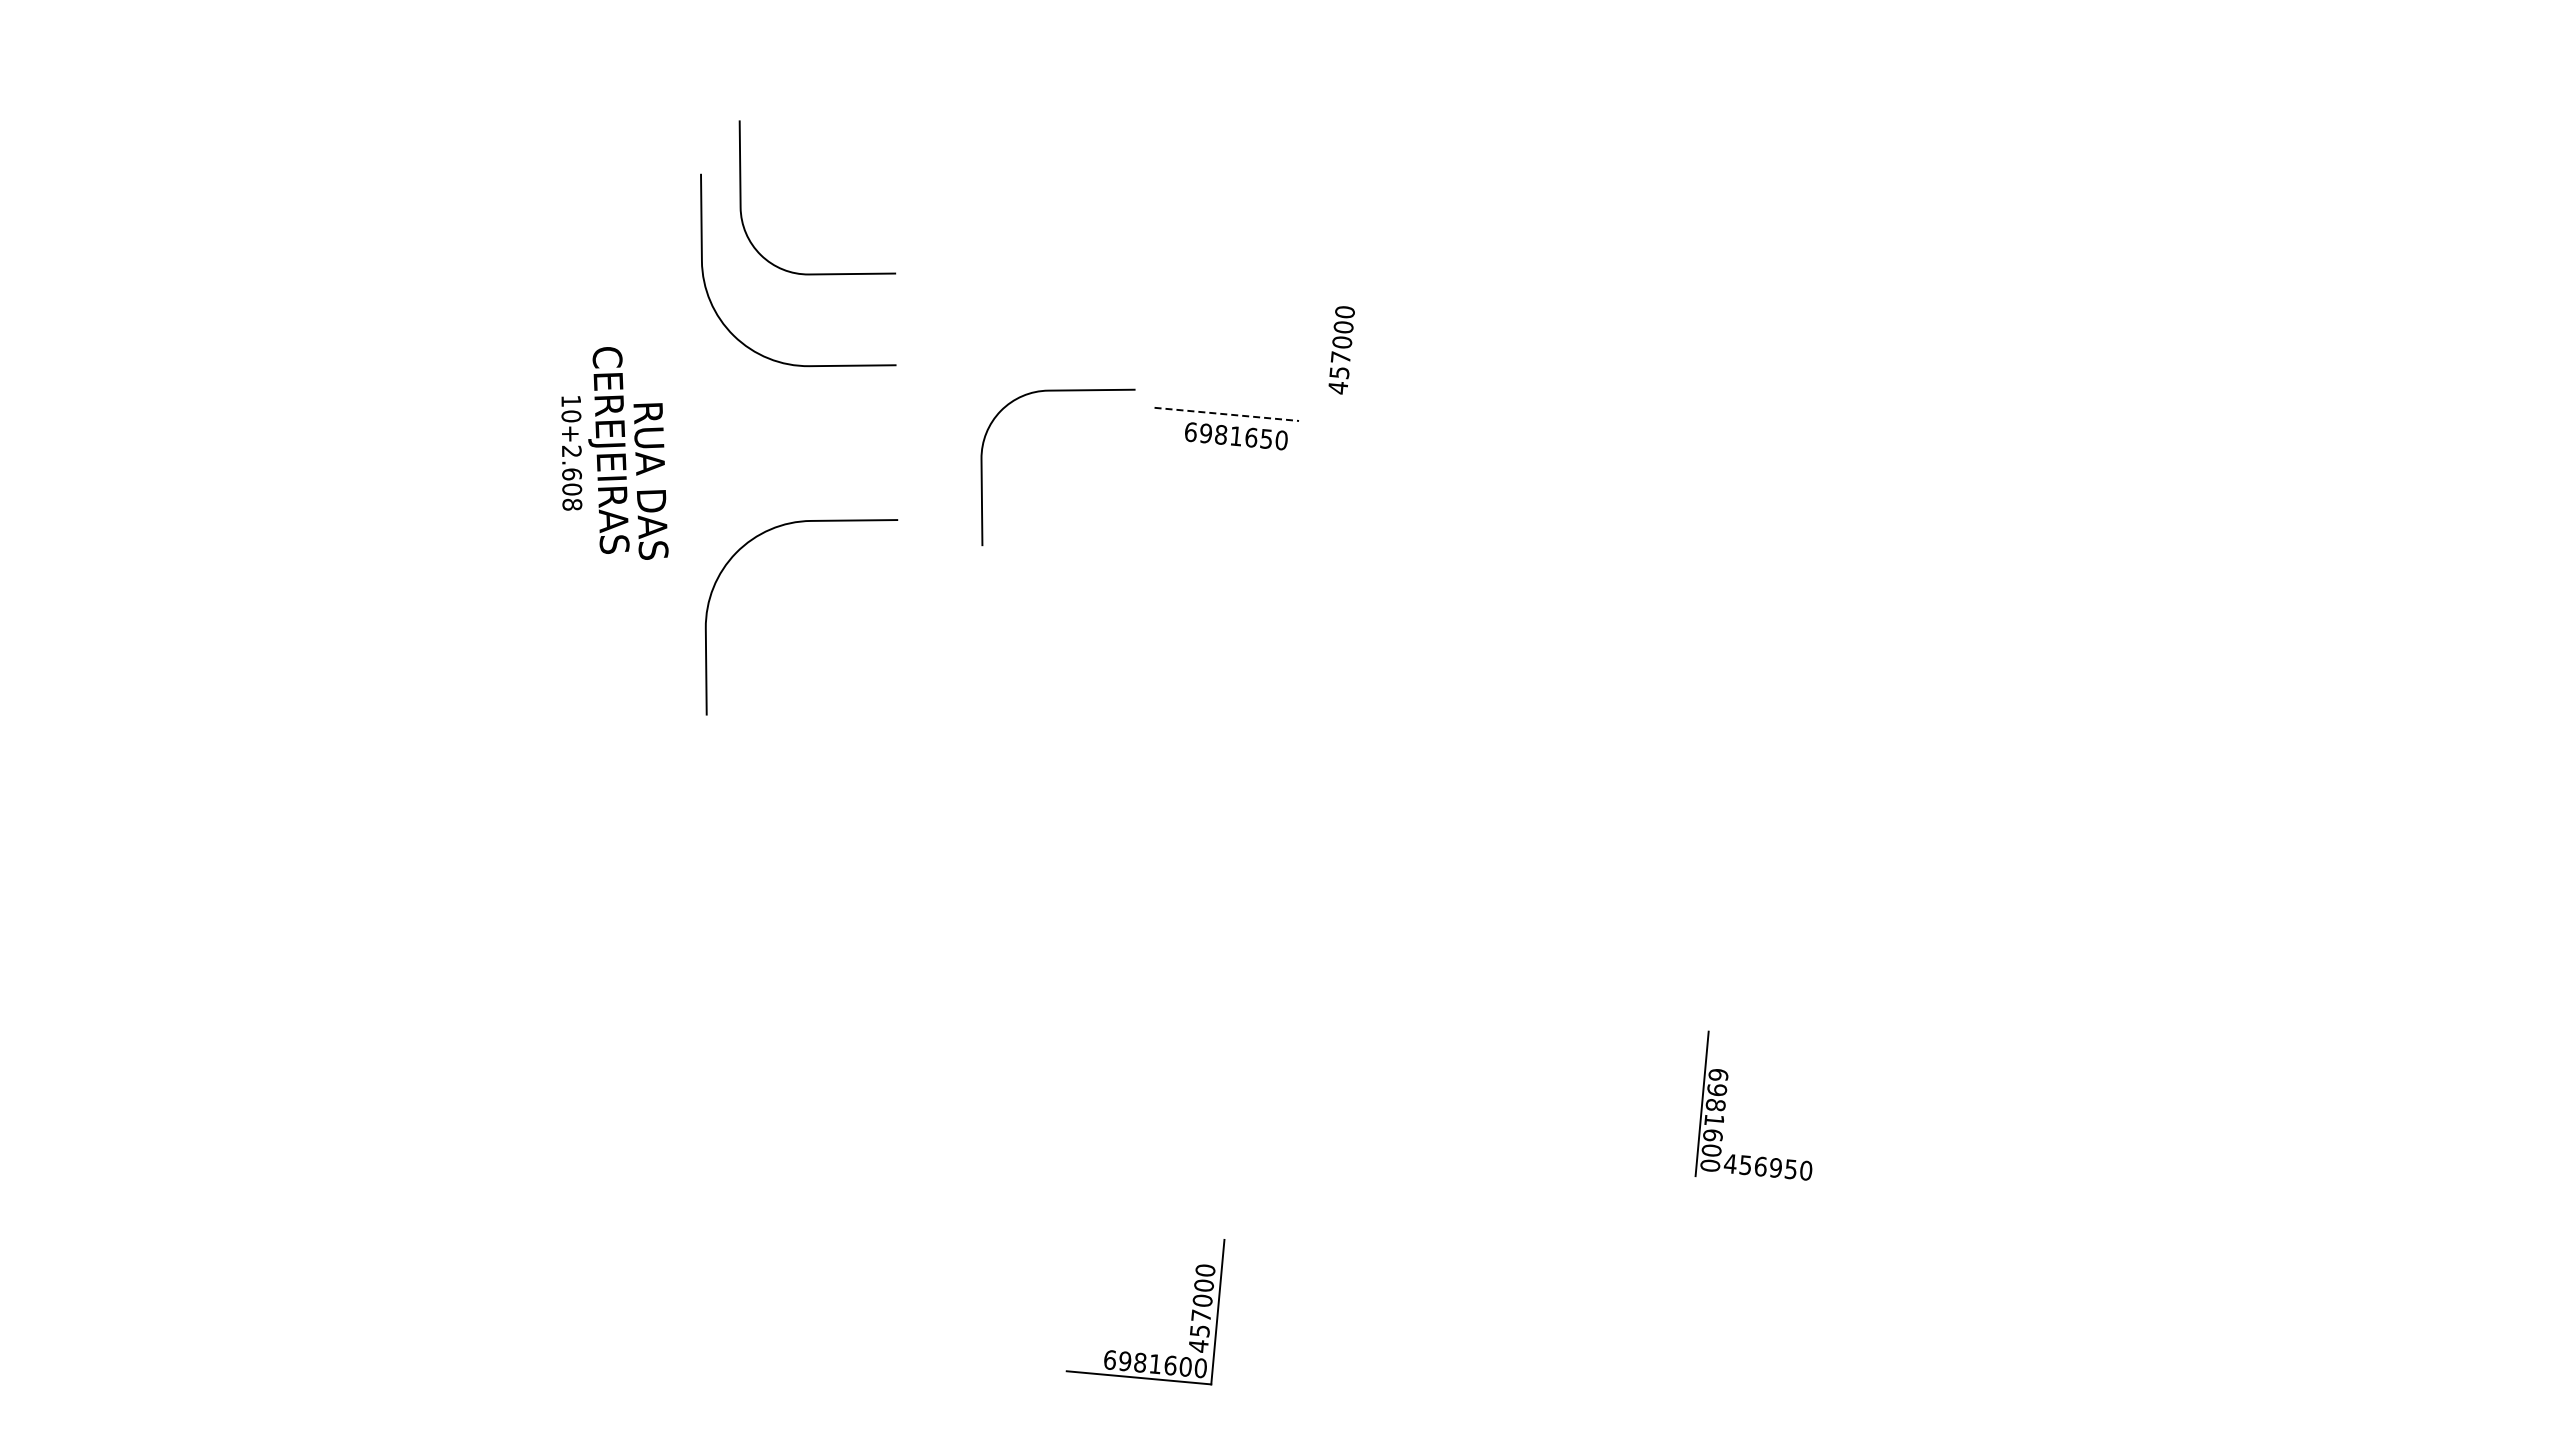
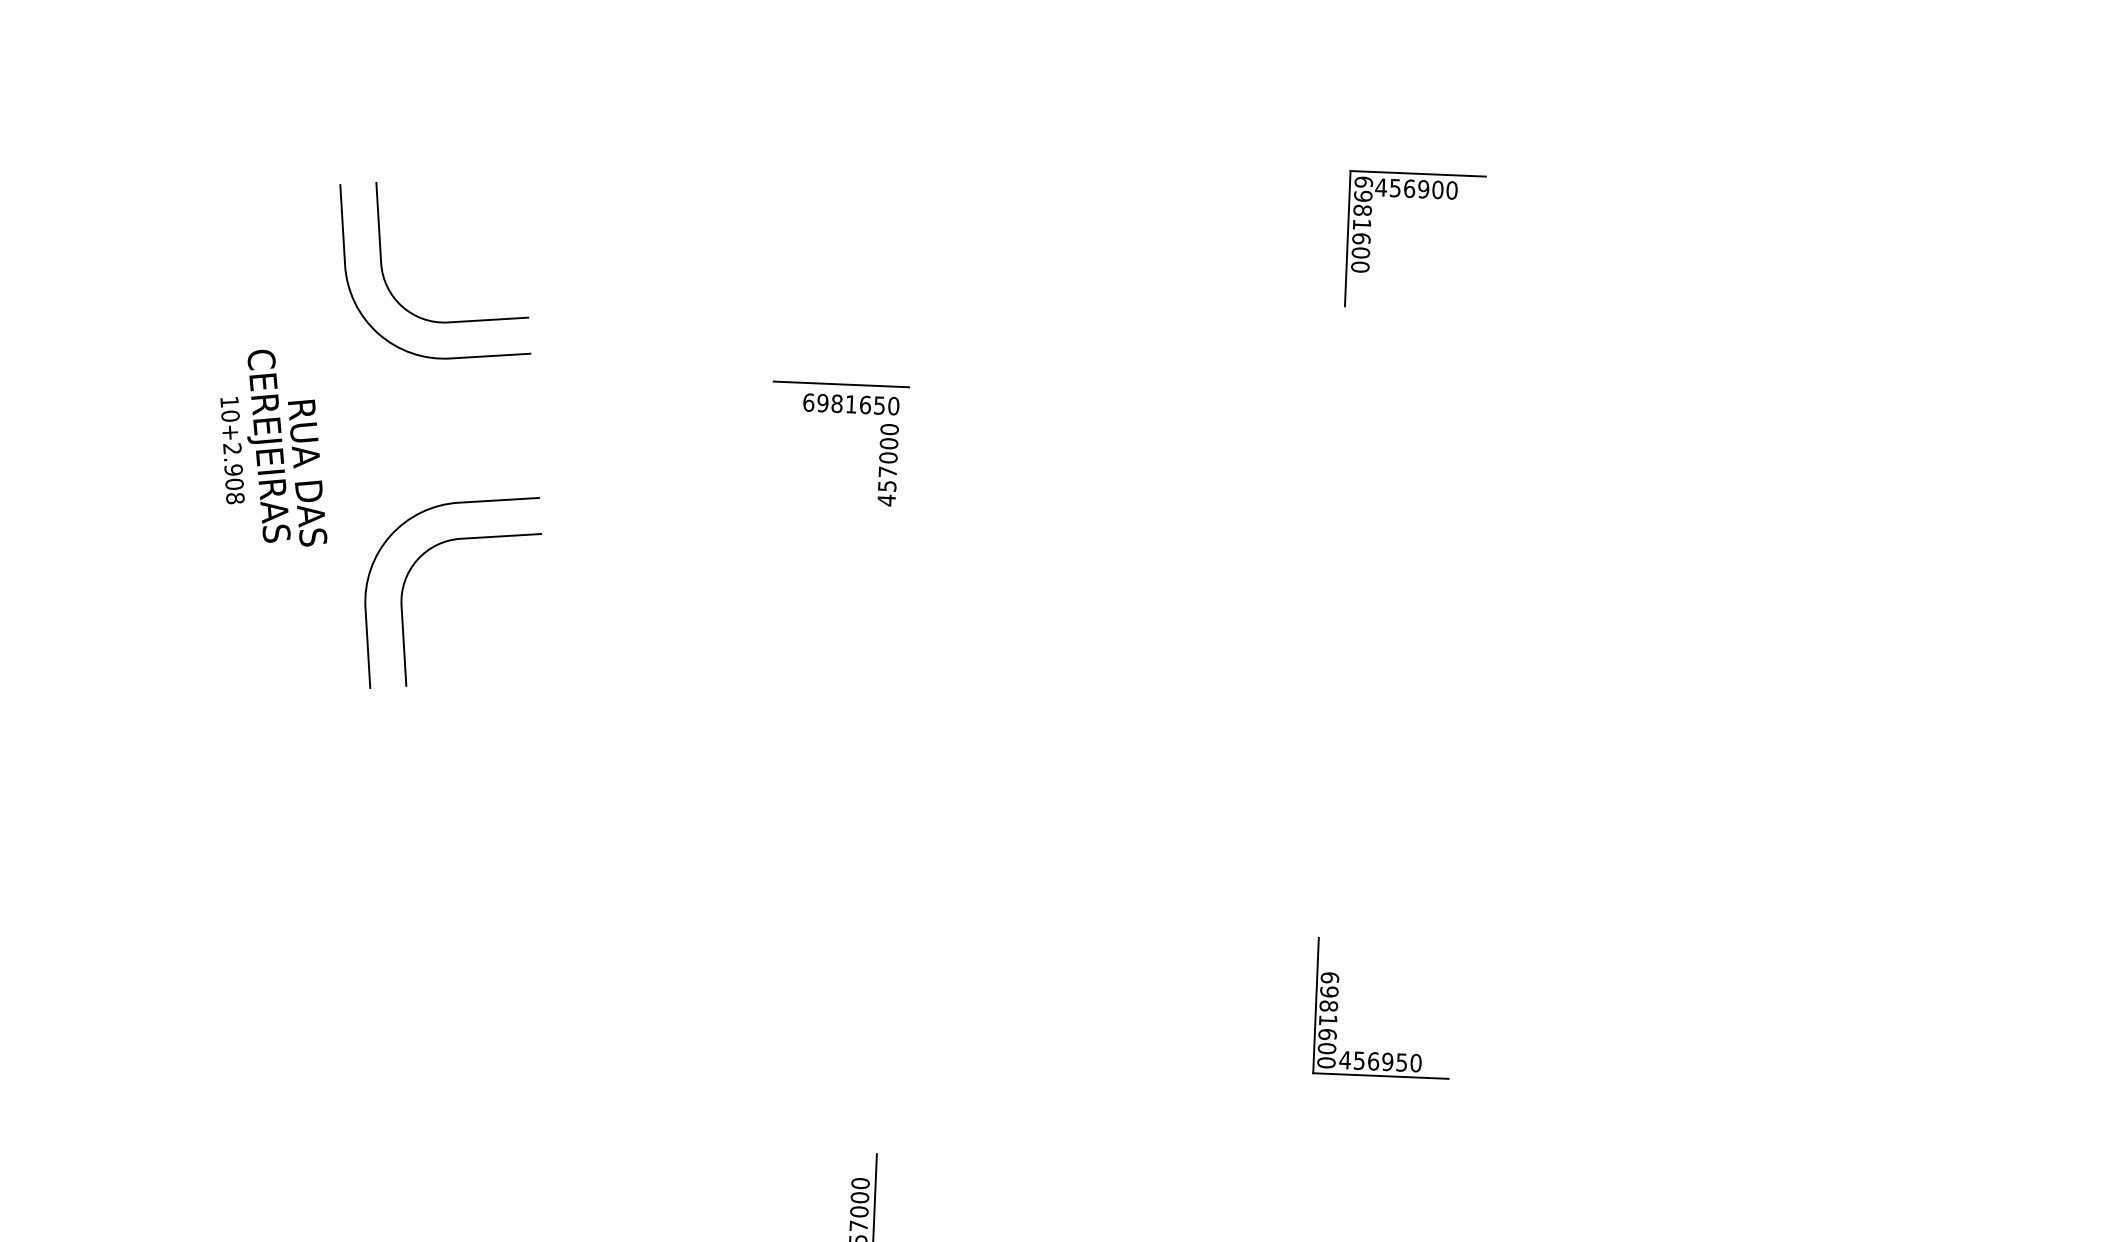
curve: (741, 197) -> (381, 253), moved
part: (1855, 245) -> (1419, 198), added
text: (1341, 350) -> (888, 465), moved
line: (1226, 414) -> (841, 384), dashed -> solid
curve: (982, 467) -> (402, 613), moved
text: (571, 474) -> (233, 470), 10+2.608 -> 10+2.908
line: (1767, 1182) -> (1380, 1075), added

